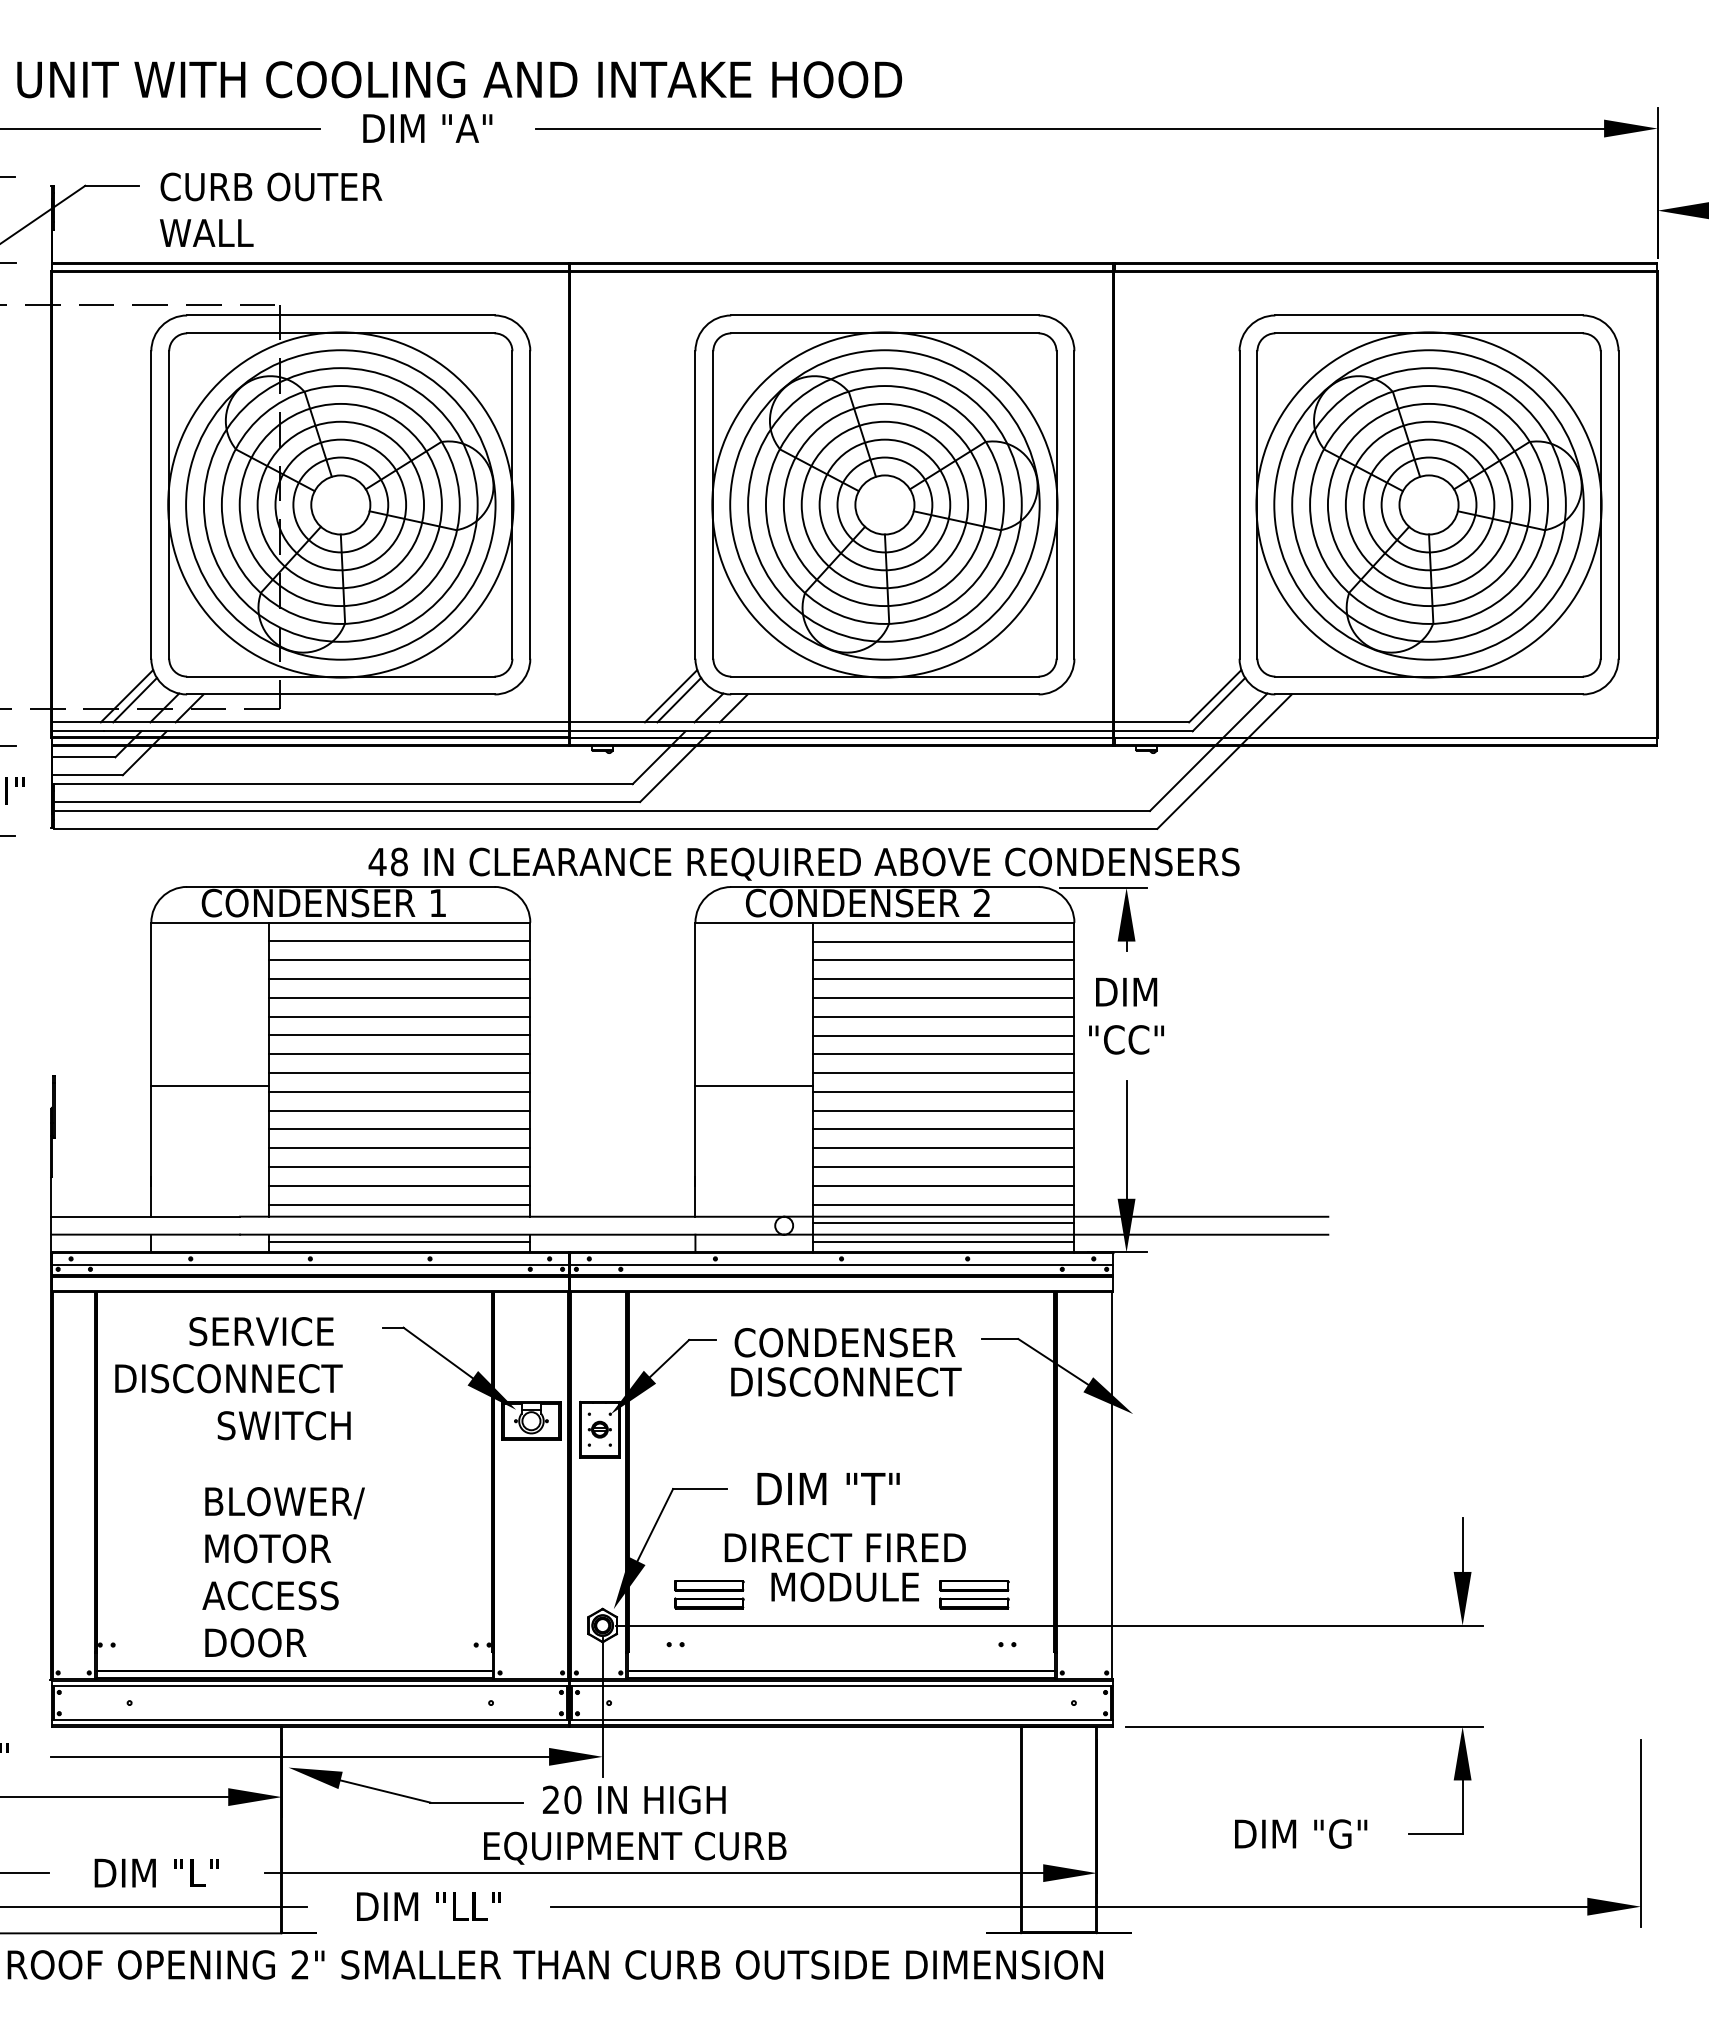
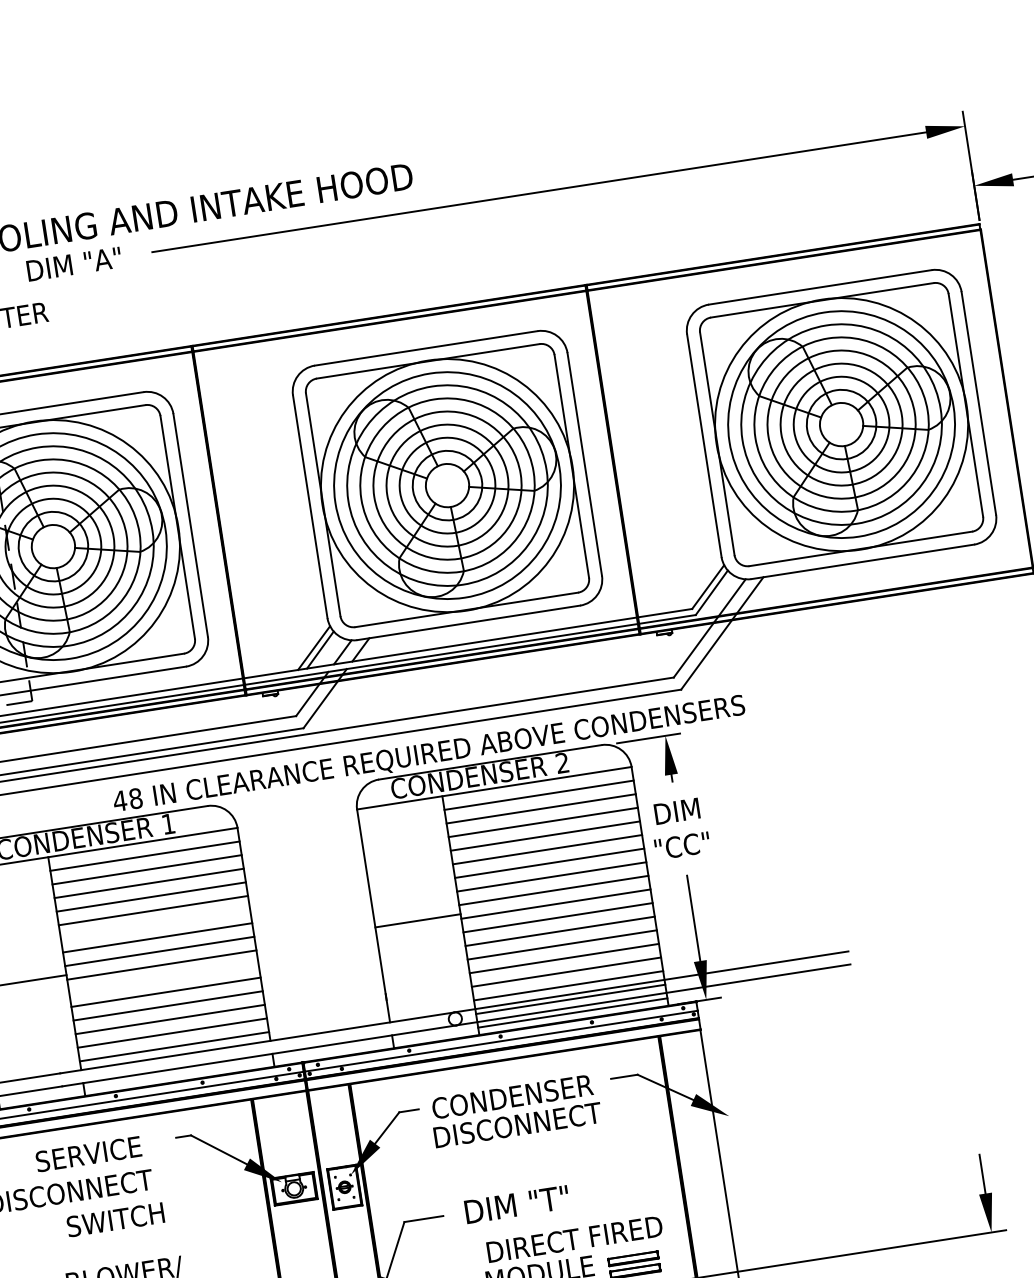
line: (399, 1035) -> (155, 924), removed
line: (399, 1110) -> (163, 978), removed
line: (399, 1242) -> (178, 1074), removed
text: (844, 1547) -> (574, 1239), moved

